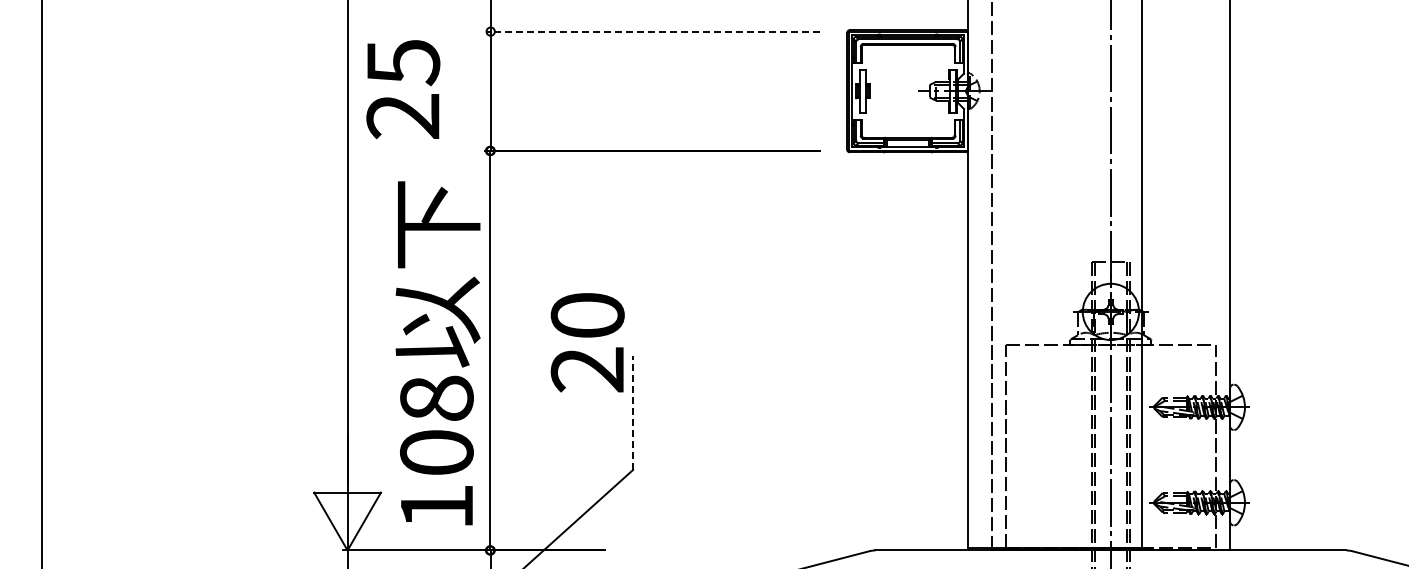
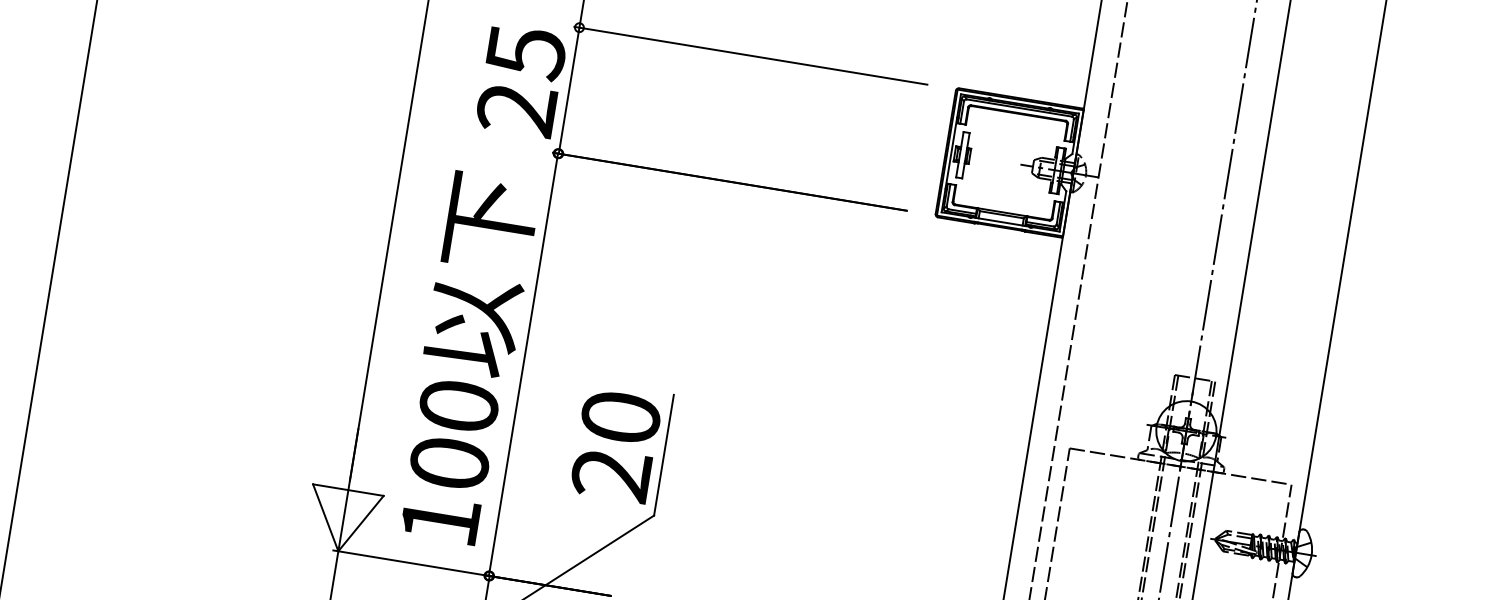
line: (652, 31) -> (750, 55), dashed -> solid
text: (403, 89) -> (521, 81), moved
text: (587, 342) -> (615, 445), moved
text: (436, 397) -> (458, 404), 108 -> 100
line: (633, 412) -> (664, 454), dashed -> solid

